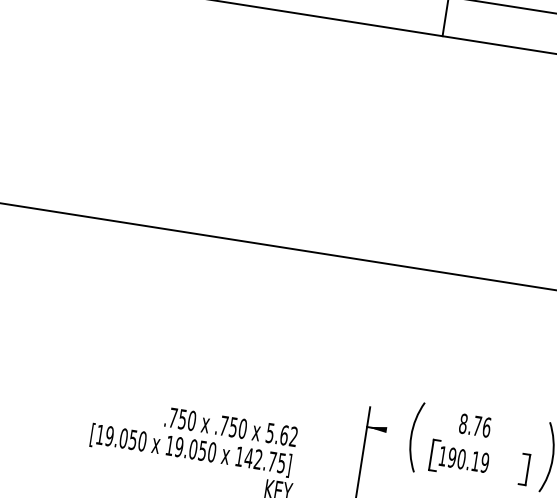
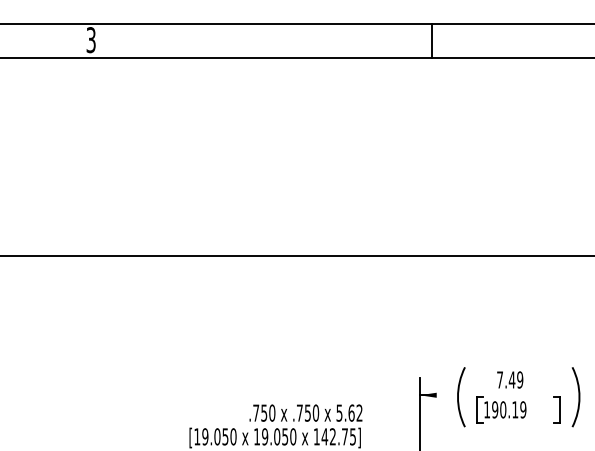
text: (475, 425) -> (510, 379), 8.76 -> 7.49

